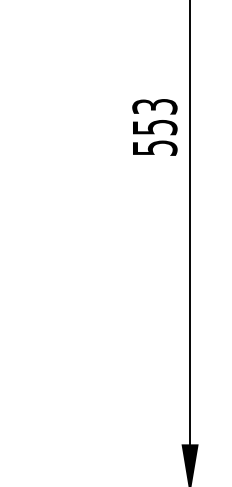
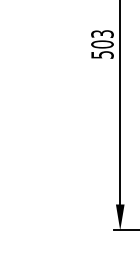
text: (154, 127) -> (102, 44), 553 -> 503

